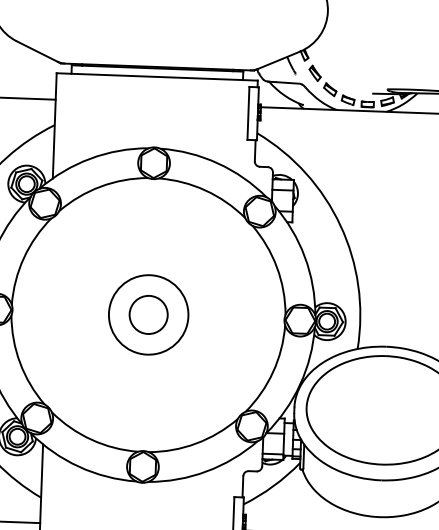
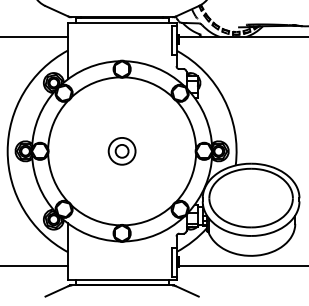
part: (147, 315) -> (121, 151), size x0.62

